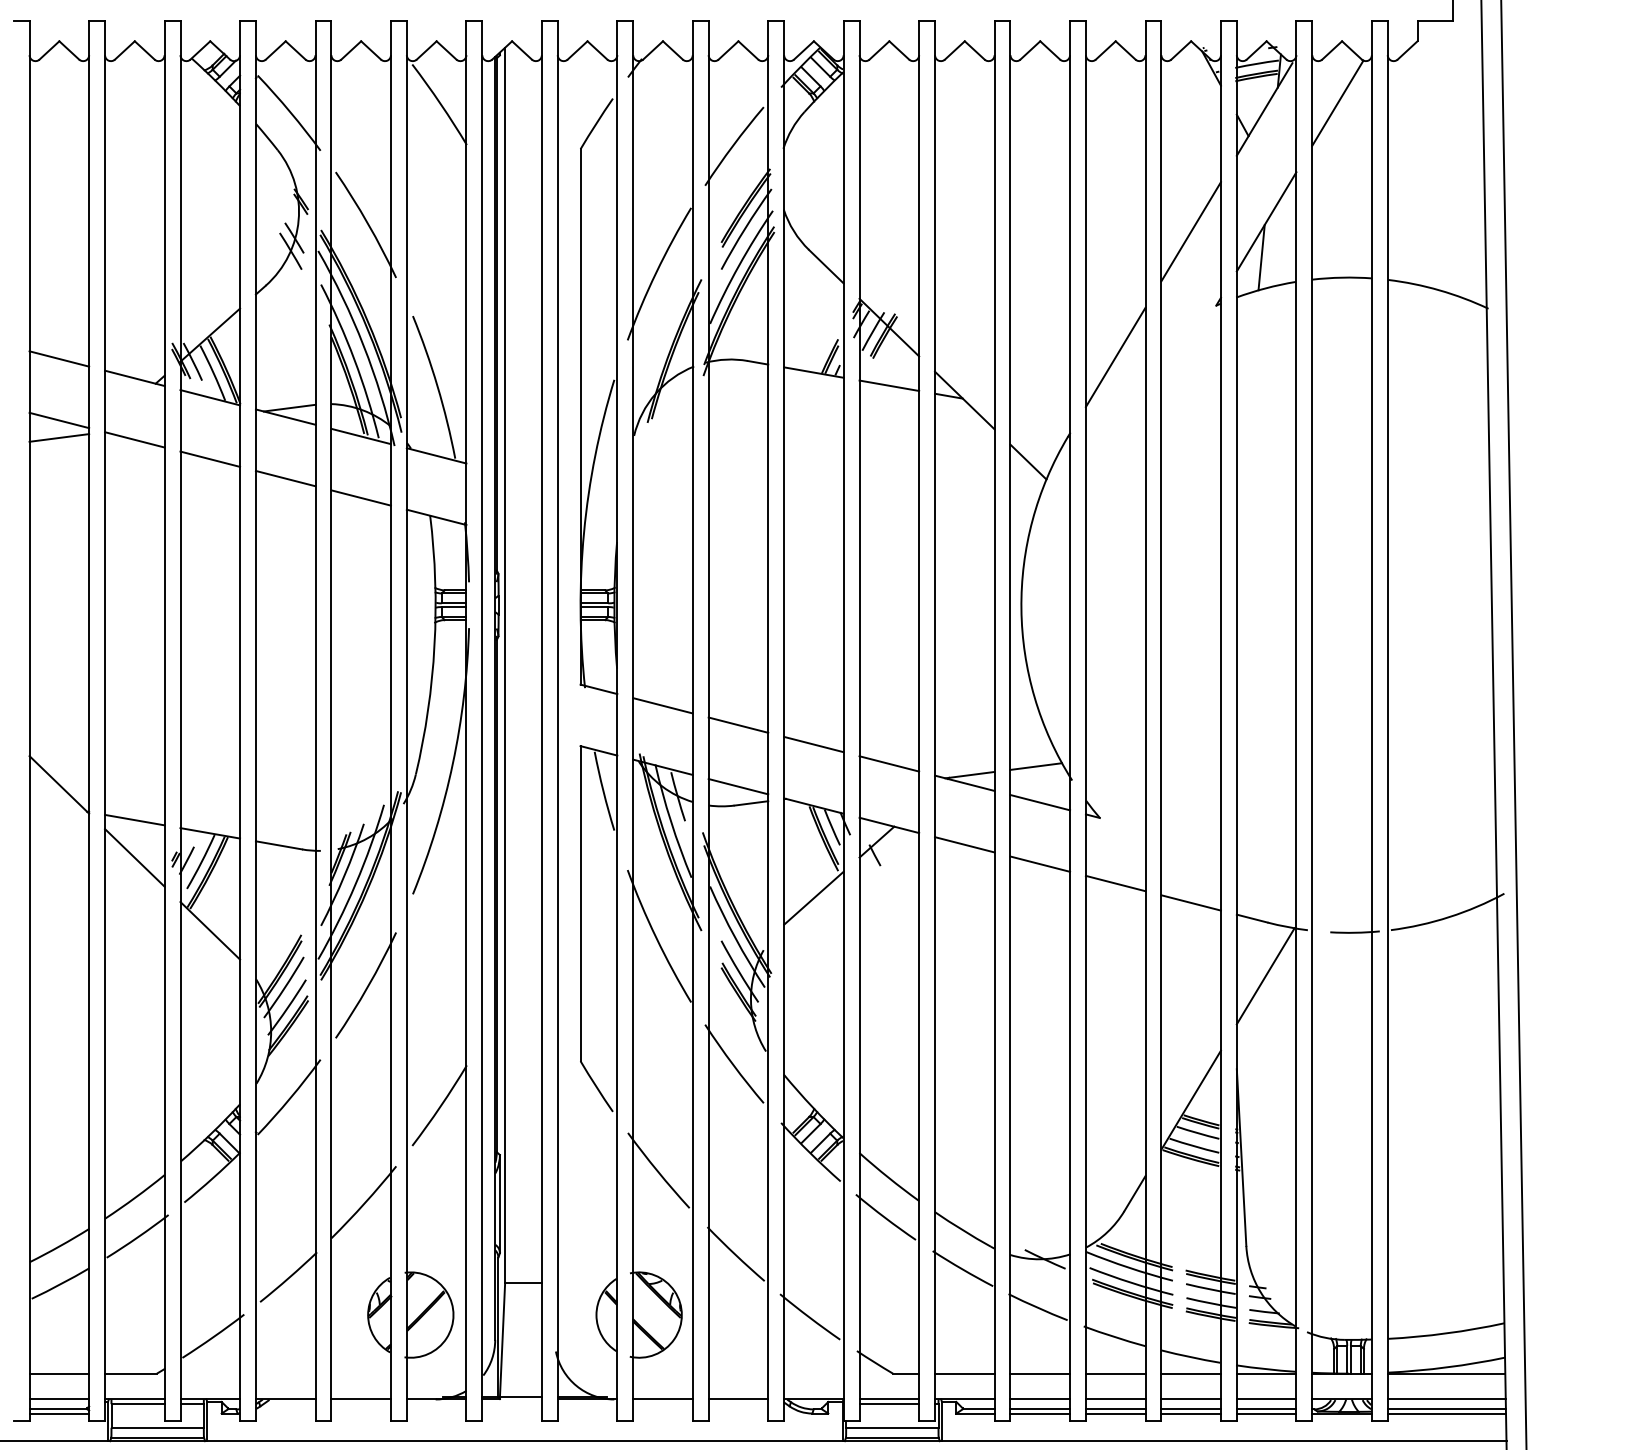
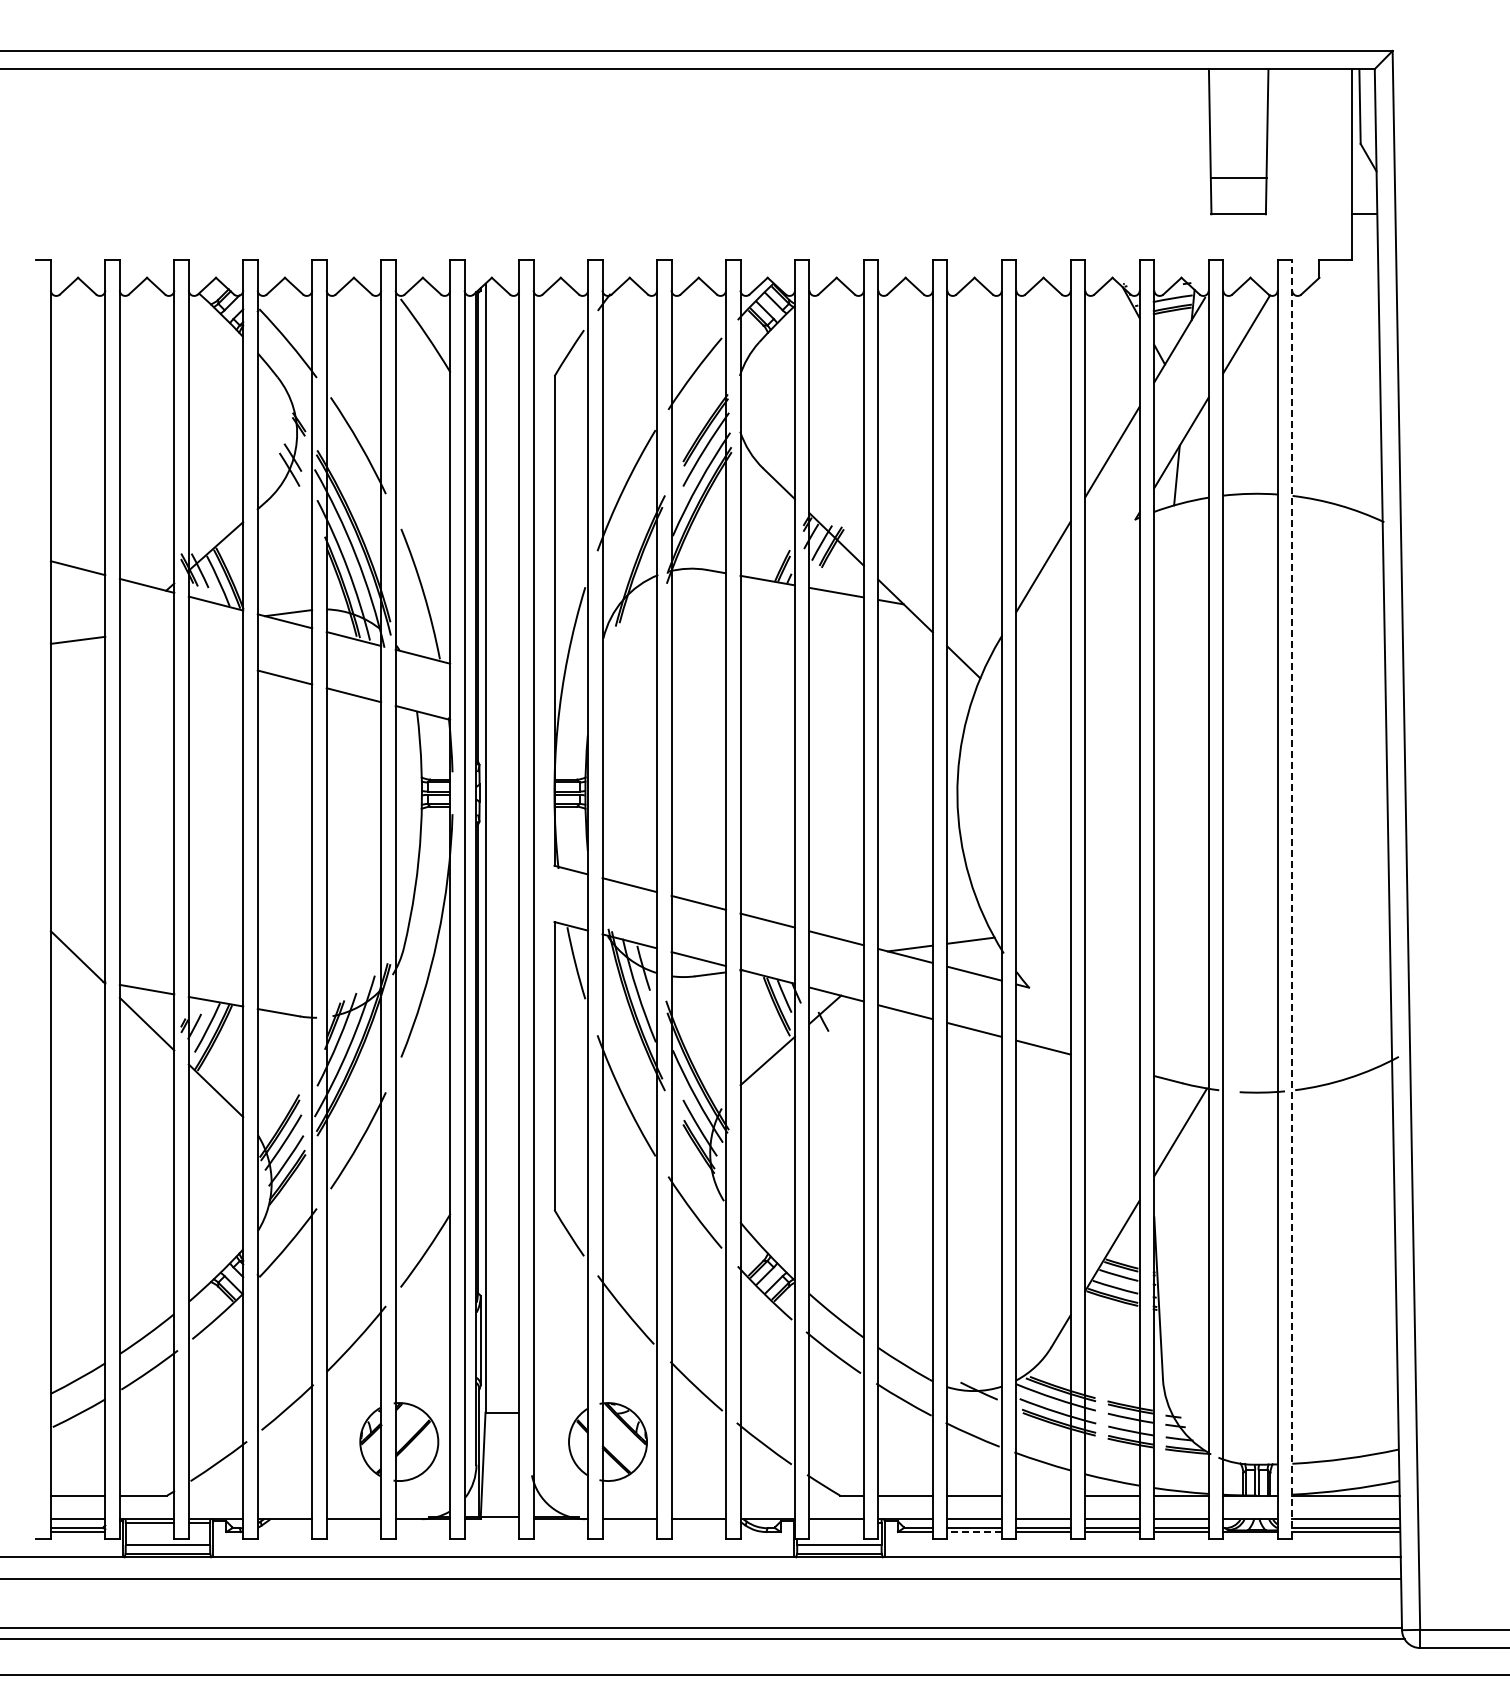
line: (58, 420) -> (77, 624), removed
line: (134, 440) -> (146, 642), removed
line: (209, 458) -> (215, 659), removed
line: (1388, 721) -> (1292, 899), solid -> dashed
line: (1191, 903) -> (1112, 1065), removed
line: (1115, 1373) -> (1043, 1495), removed
line: (889, 1404) -> (836, 1523), removed
line: (1040, 1414) -> (974, 1532), solid -> dashed

